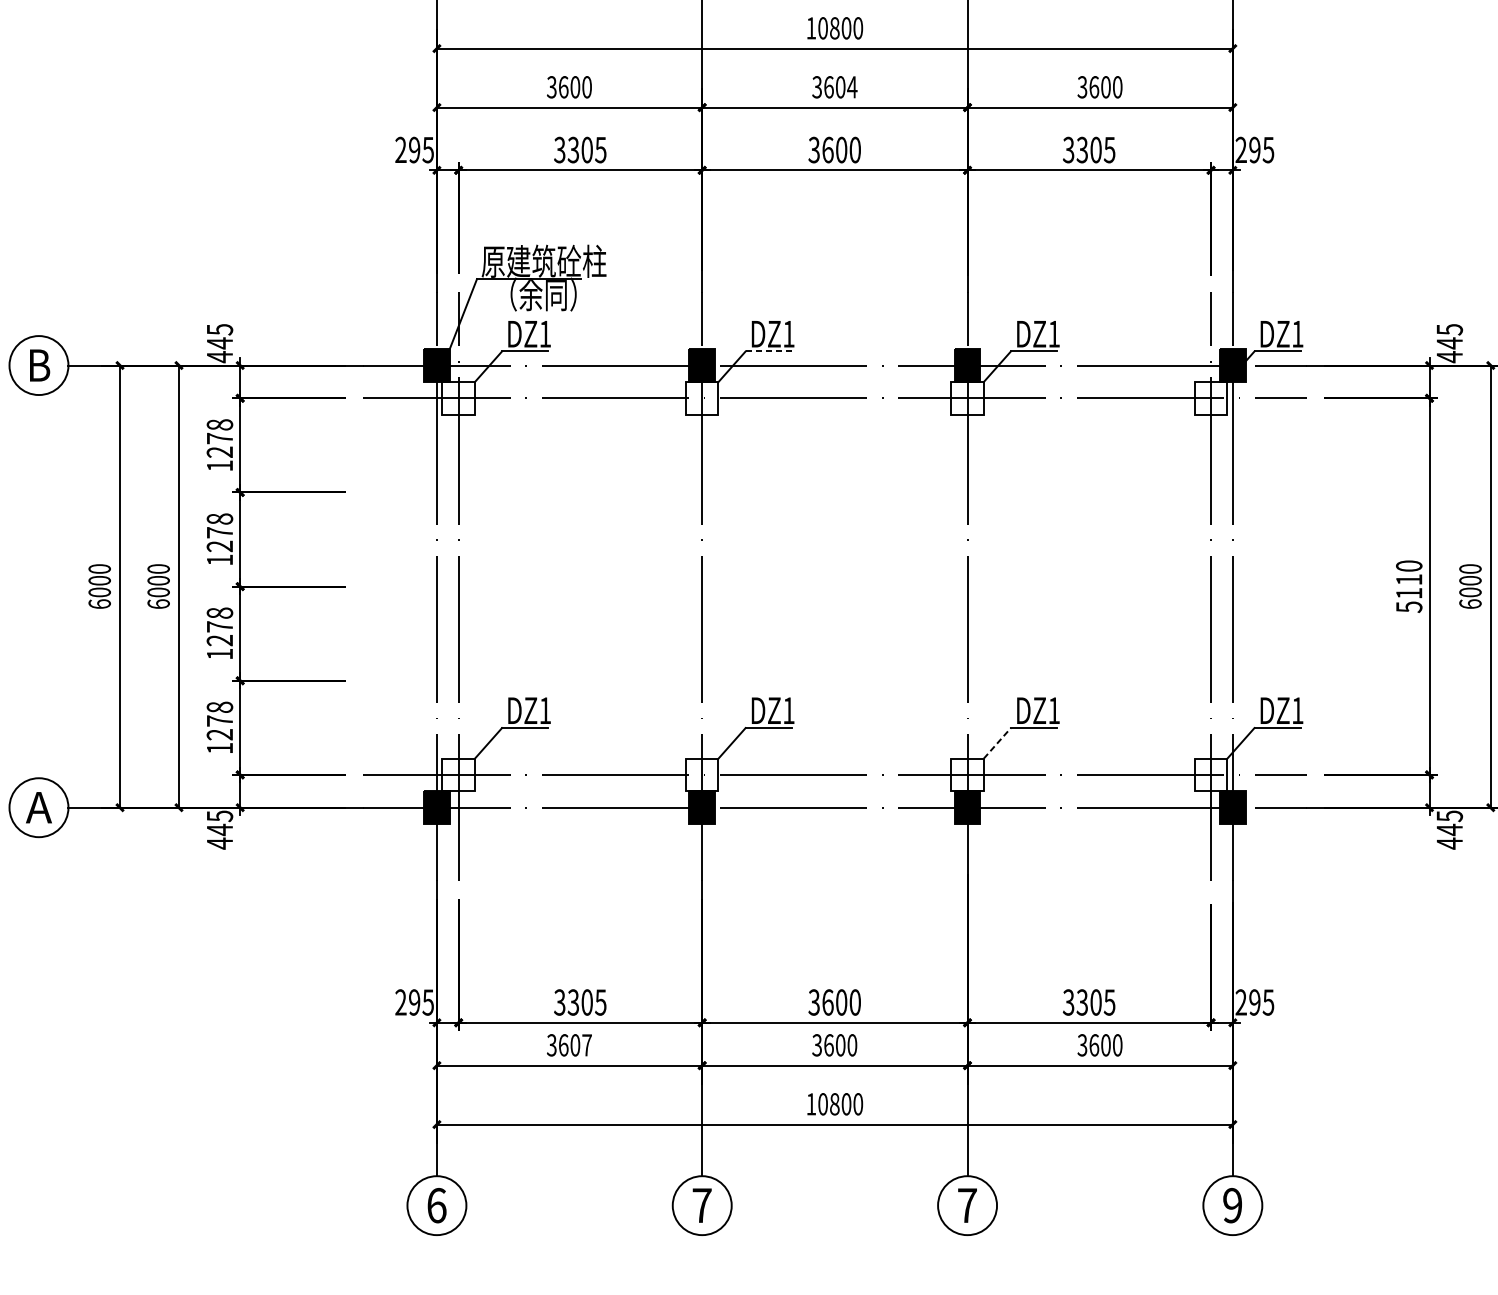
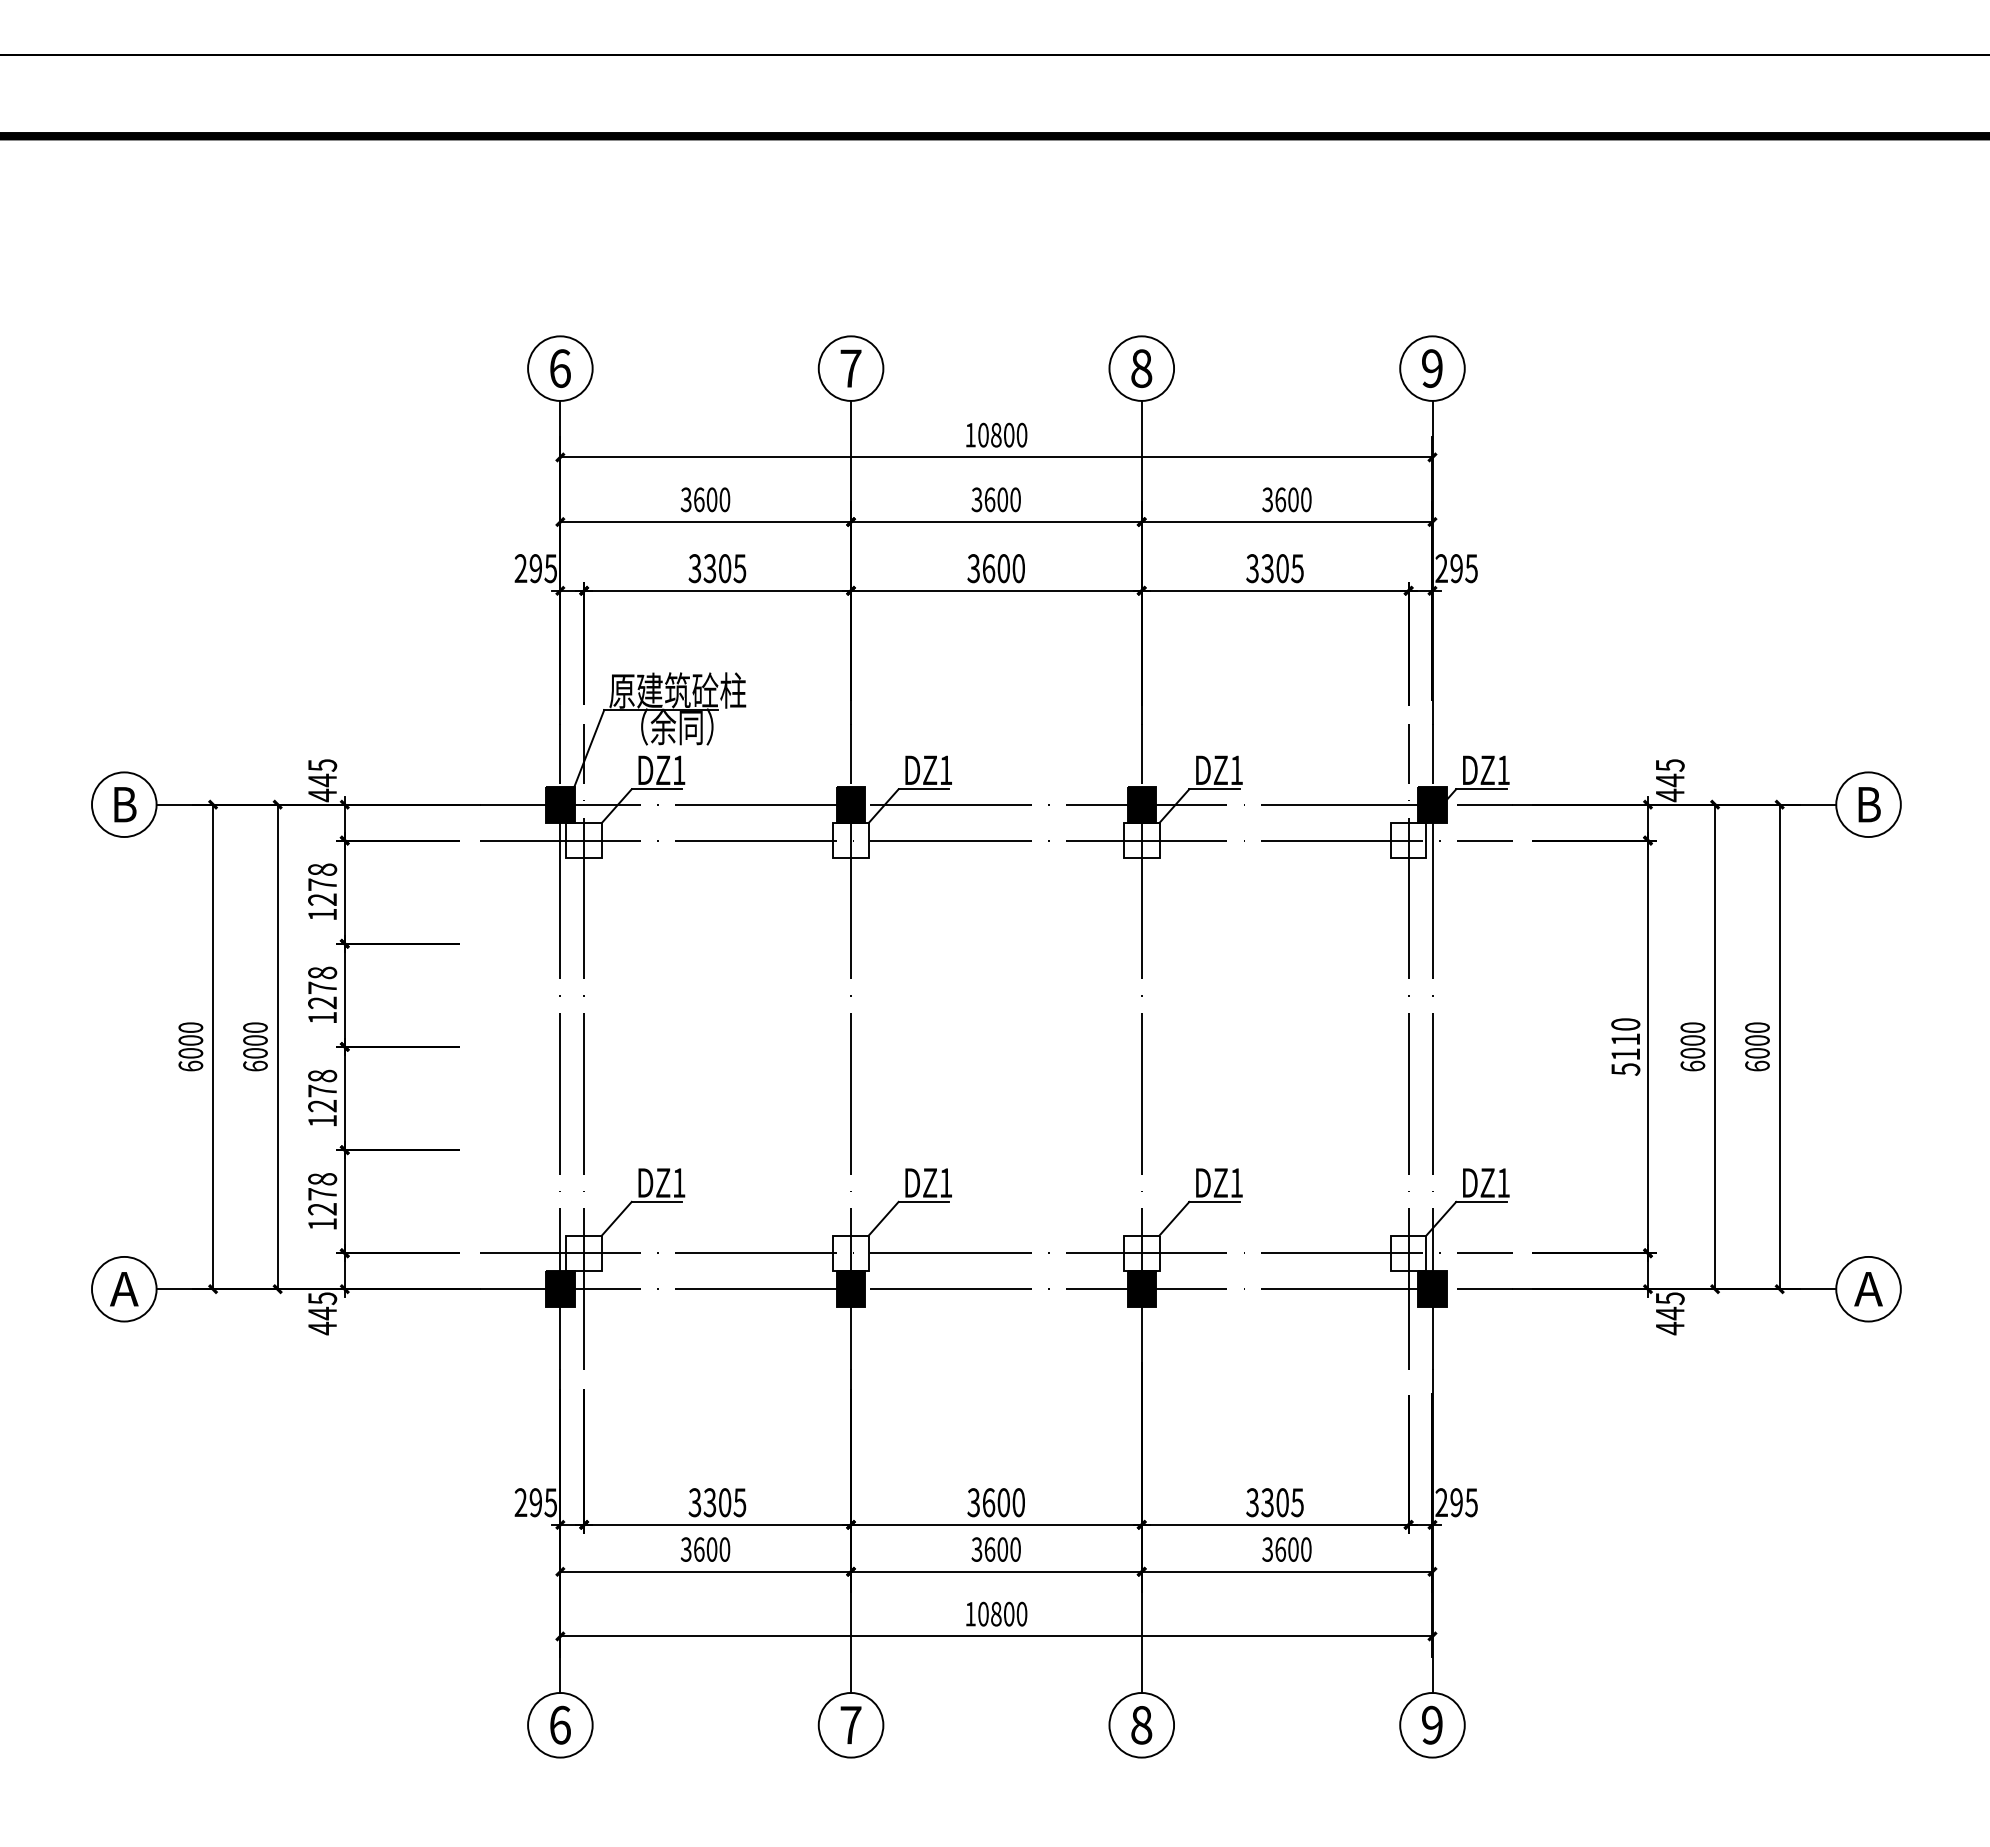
text: (852, 87) -> (1015, 499), 3604 -> 3600
line: (769, 351) -> (924, 789), dashed -> solid
line: (997, 743) -> (1174, 1218), dashed -> solid
text: (586, 1045) -> (724, 1549), 3607 -> 3600
text: (967, 1205) -> (1141, 1725), 7 -> 8

